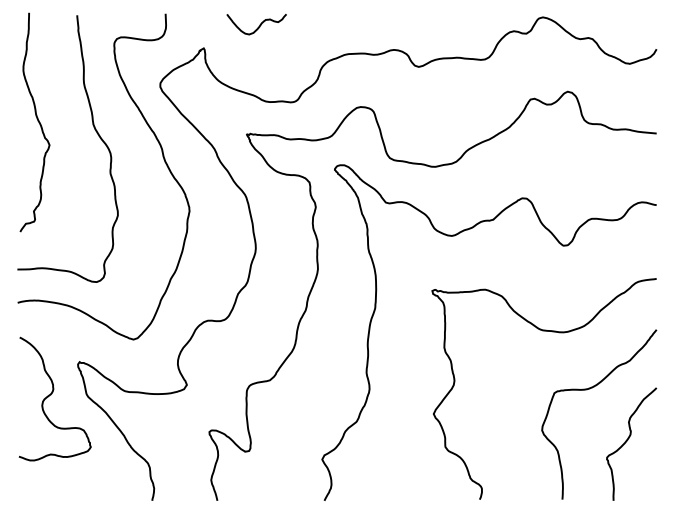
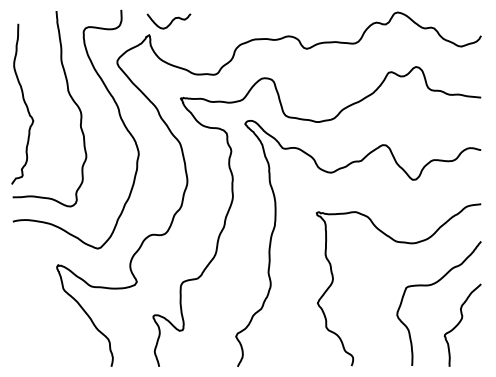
curve: (258, 26) -> (170, 22), moved
curve: (37, 121) -> (24, 103), moved
curve: (51, 395) -> (37, 289), removed

